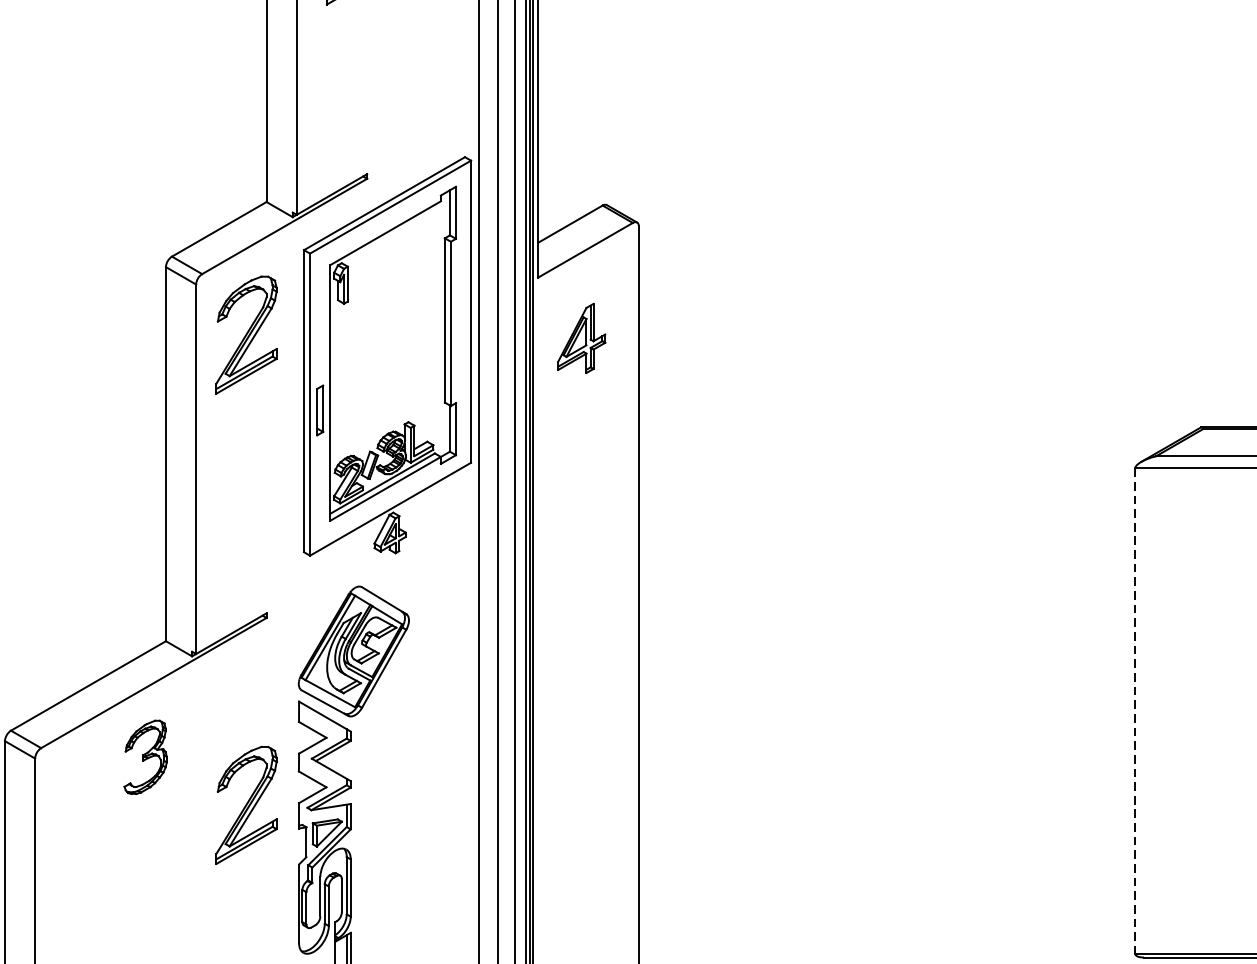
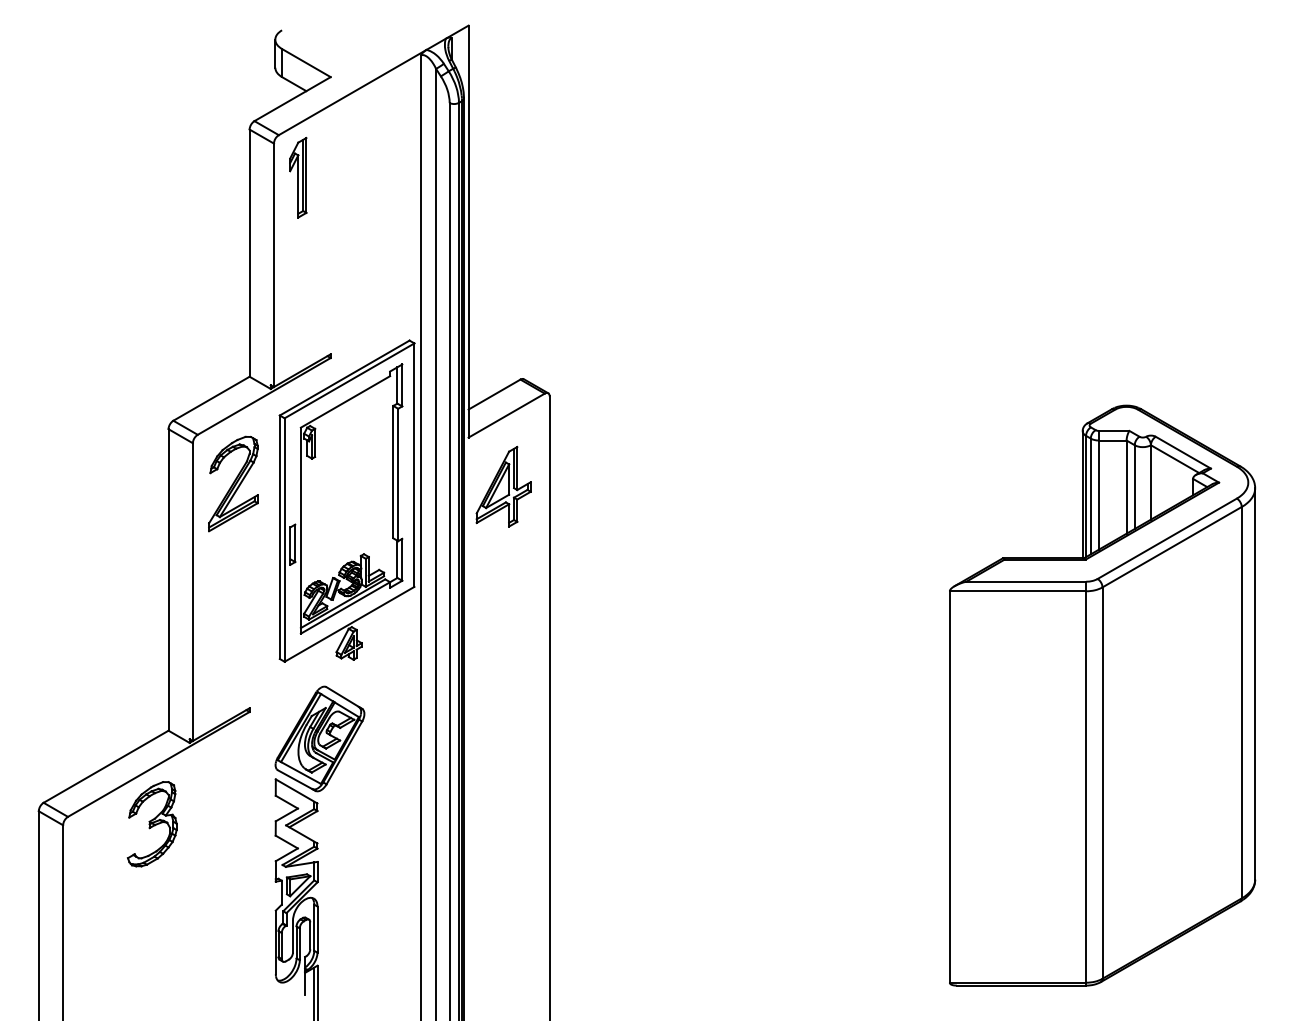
part: (581, 338) -> (503, 486), size x1.43
line: (1134, 711) -> (949, 787), dashed -> solid
part: (144, 757) -> (151, 824), size x1.43
part: (246, 804) -> (233, 862), removed

